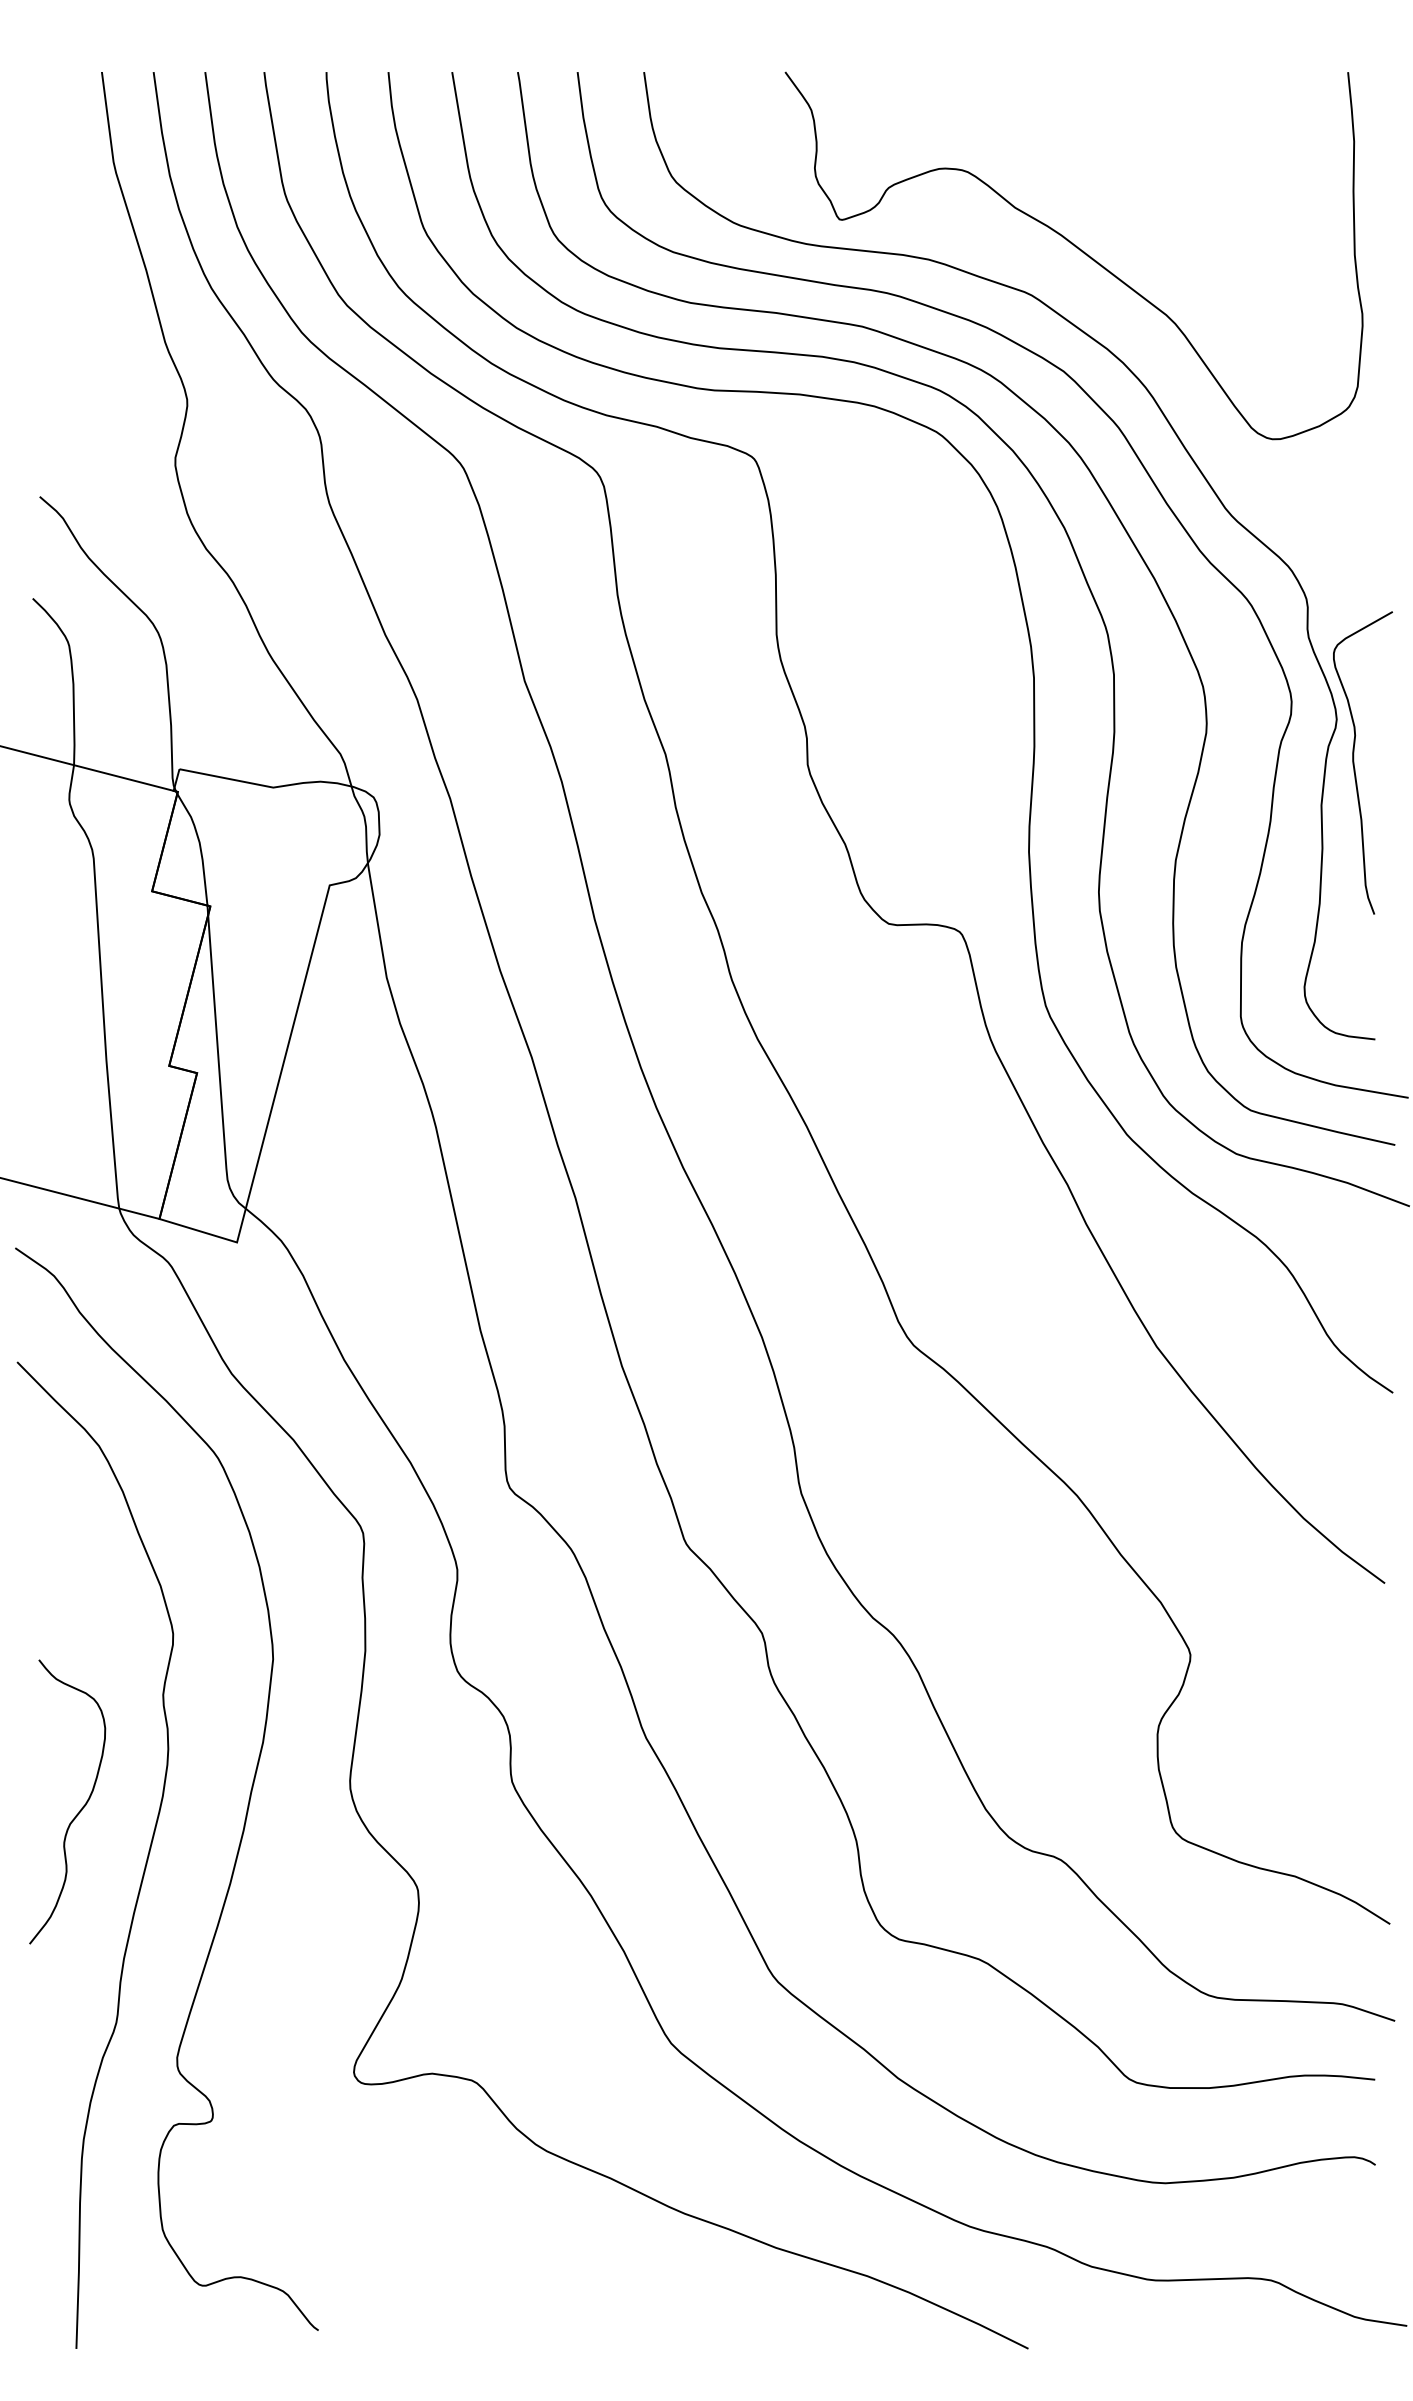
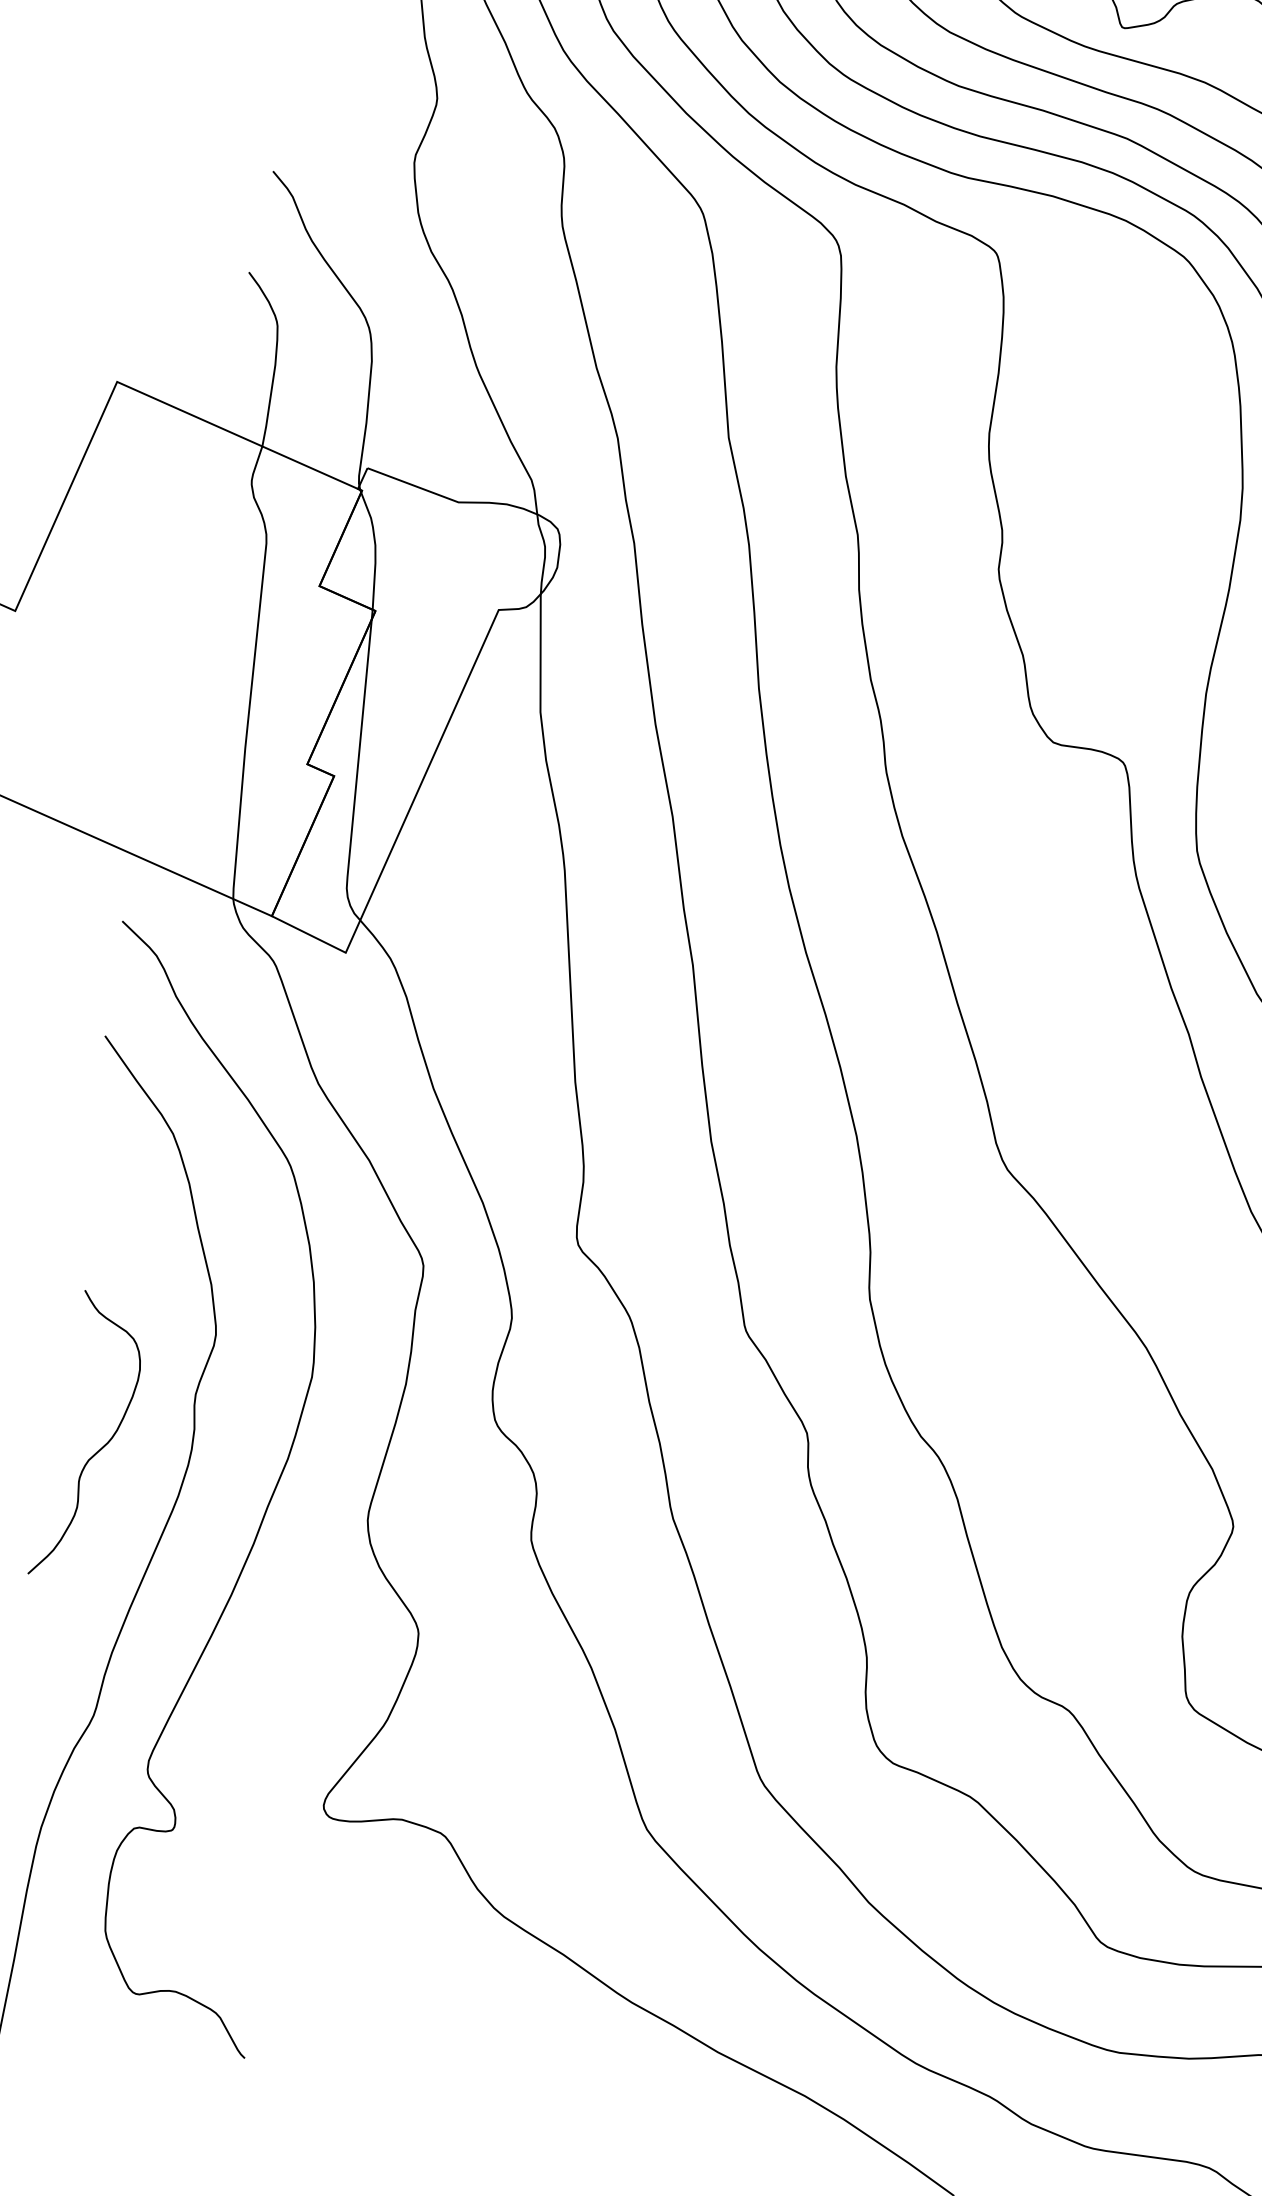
curve: (78, 1811) -> (99, 1449), moved

